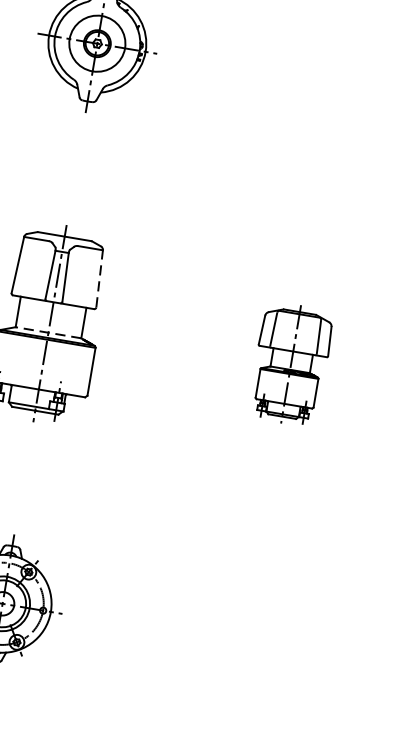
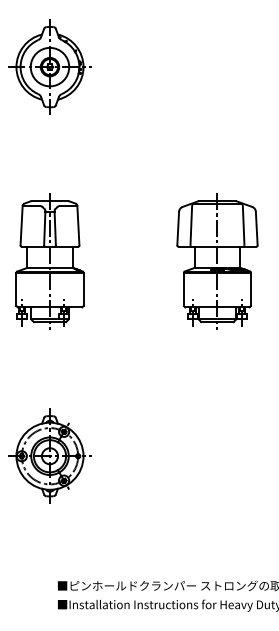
line: (99, 278) -> (78, 225), dashed -> solid
line: (49, 332) -> (50, 267), dashed -> solid
part: (291, 364) -> (217, 261), size x1.67

